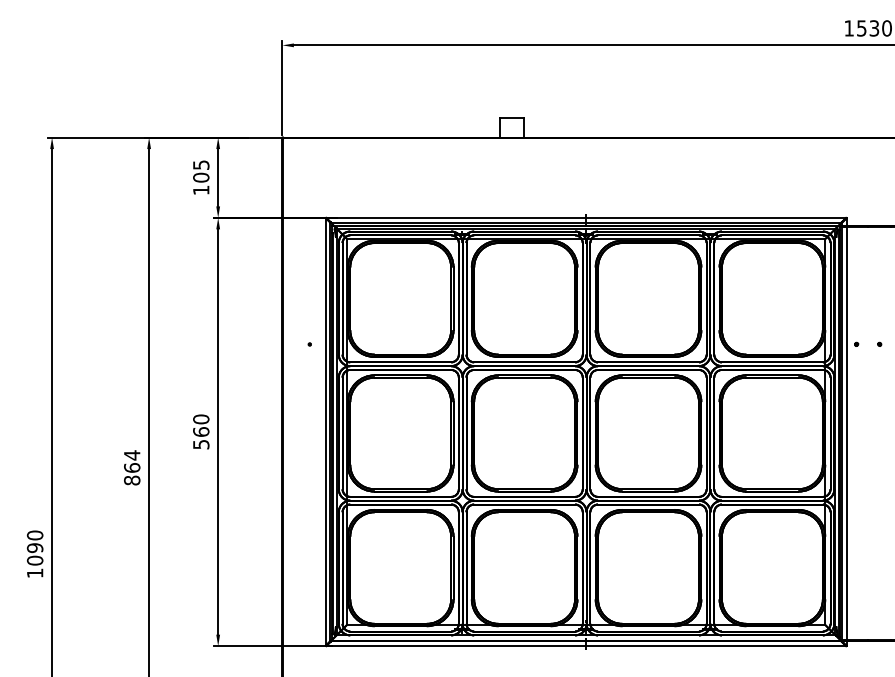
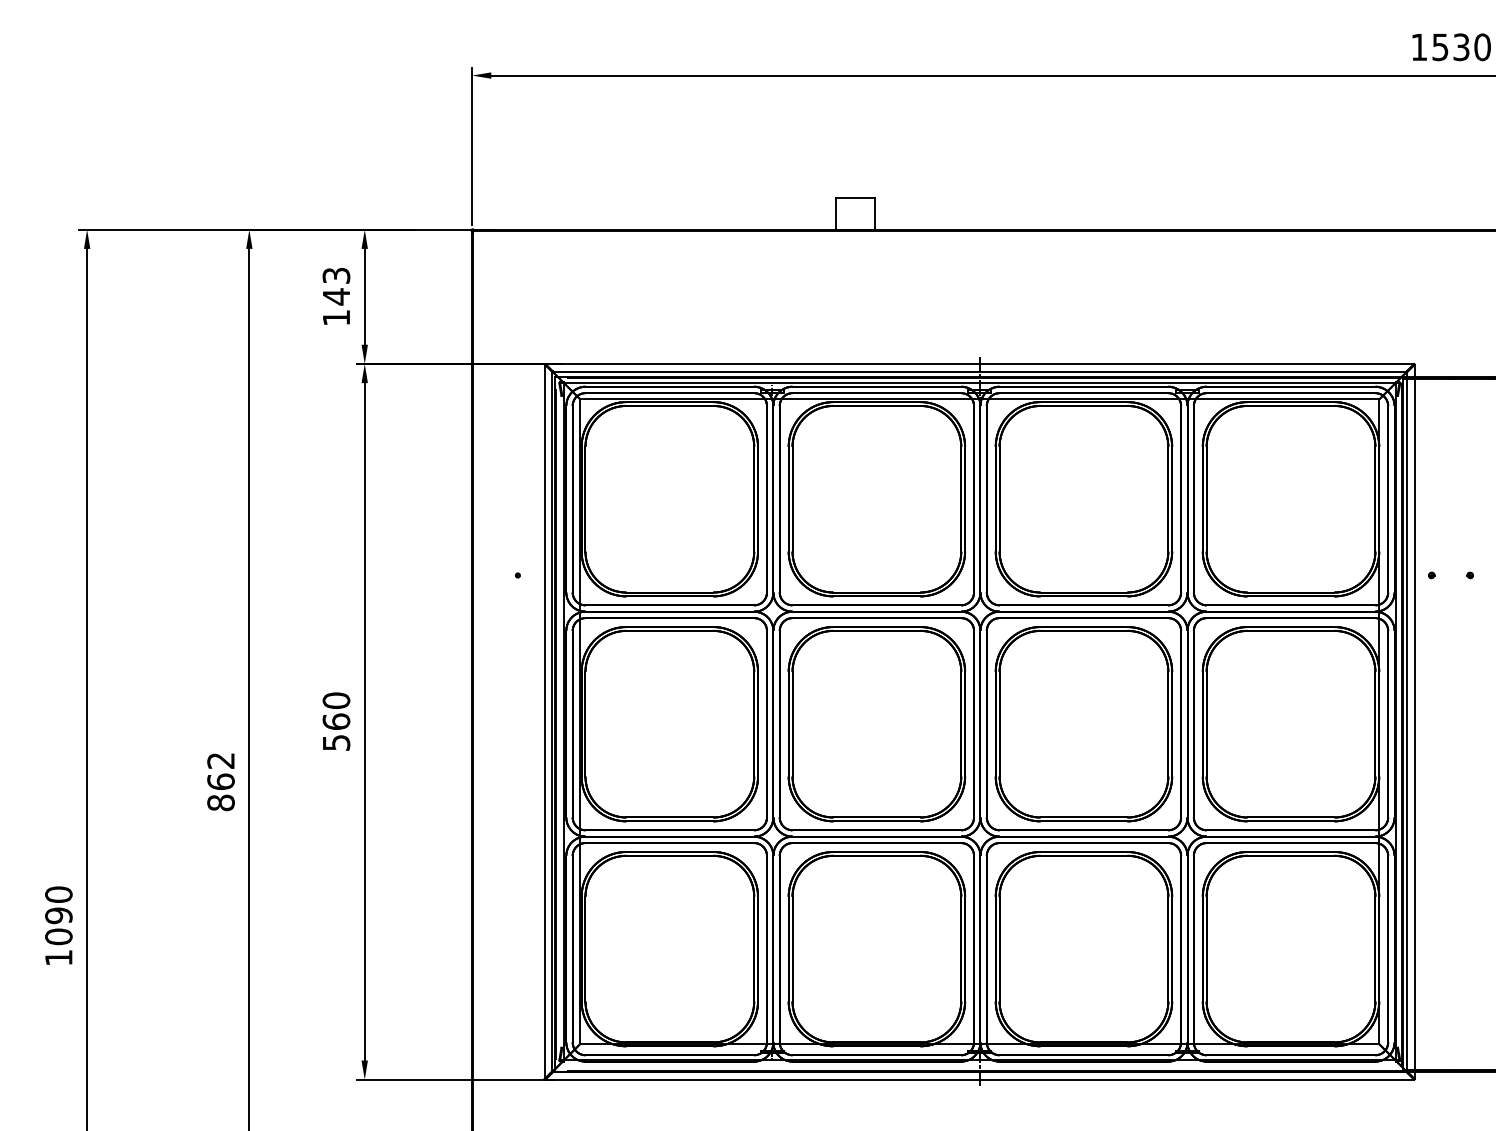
text: (201, 171) -> (336, 286), 105 -> 143
text: (132, 455) -> (221, 761), 864 -> 862

